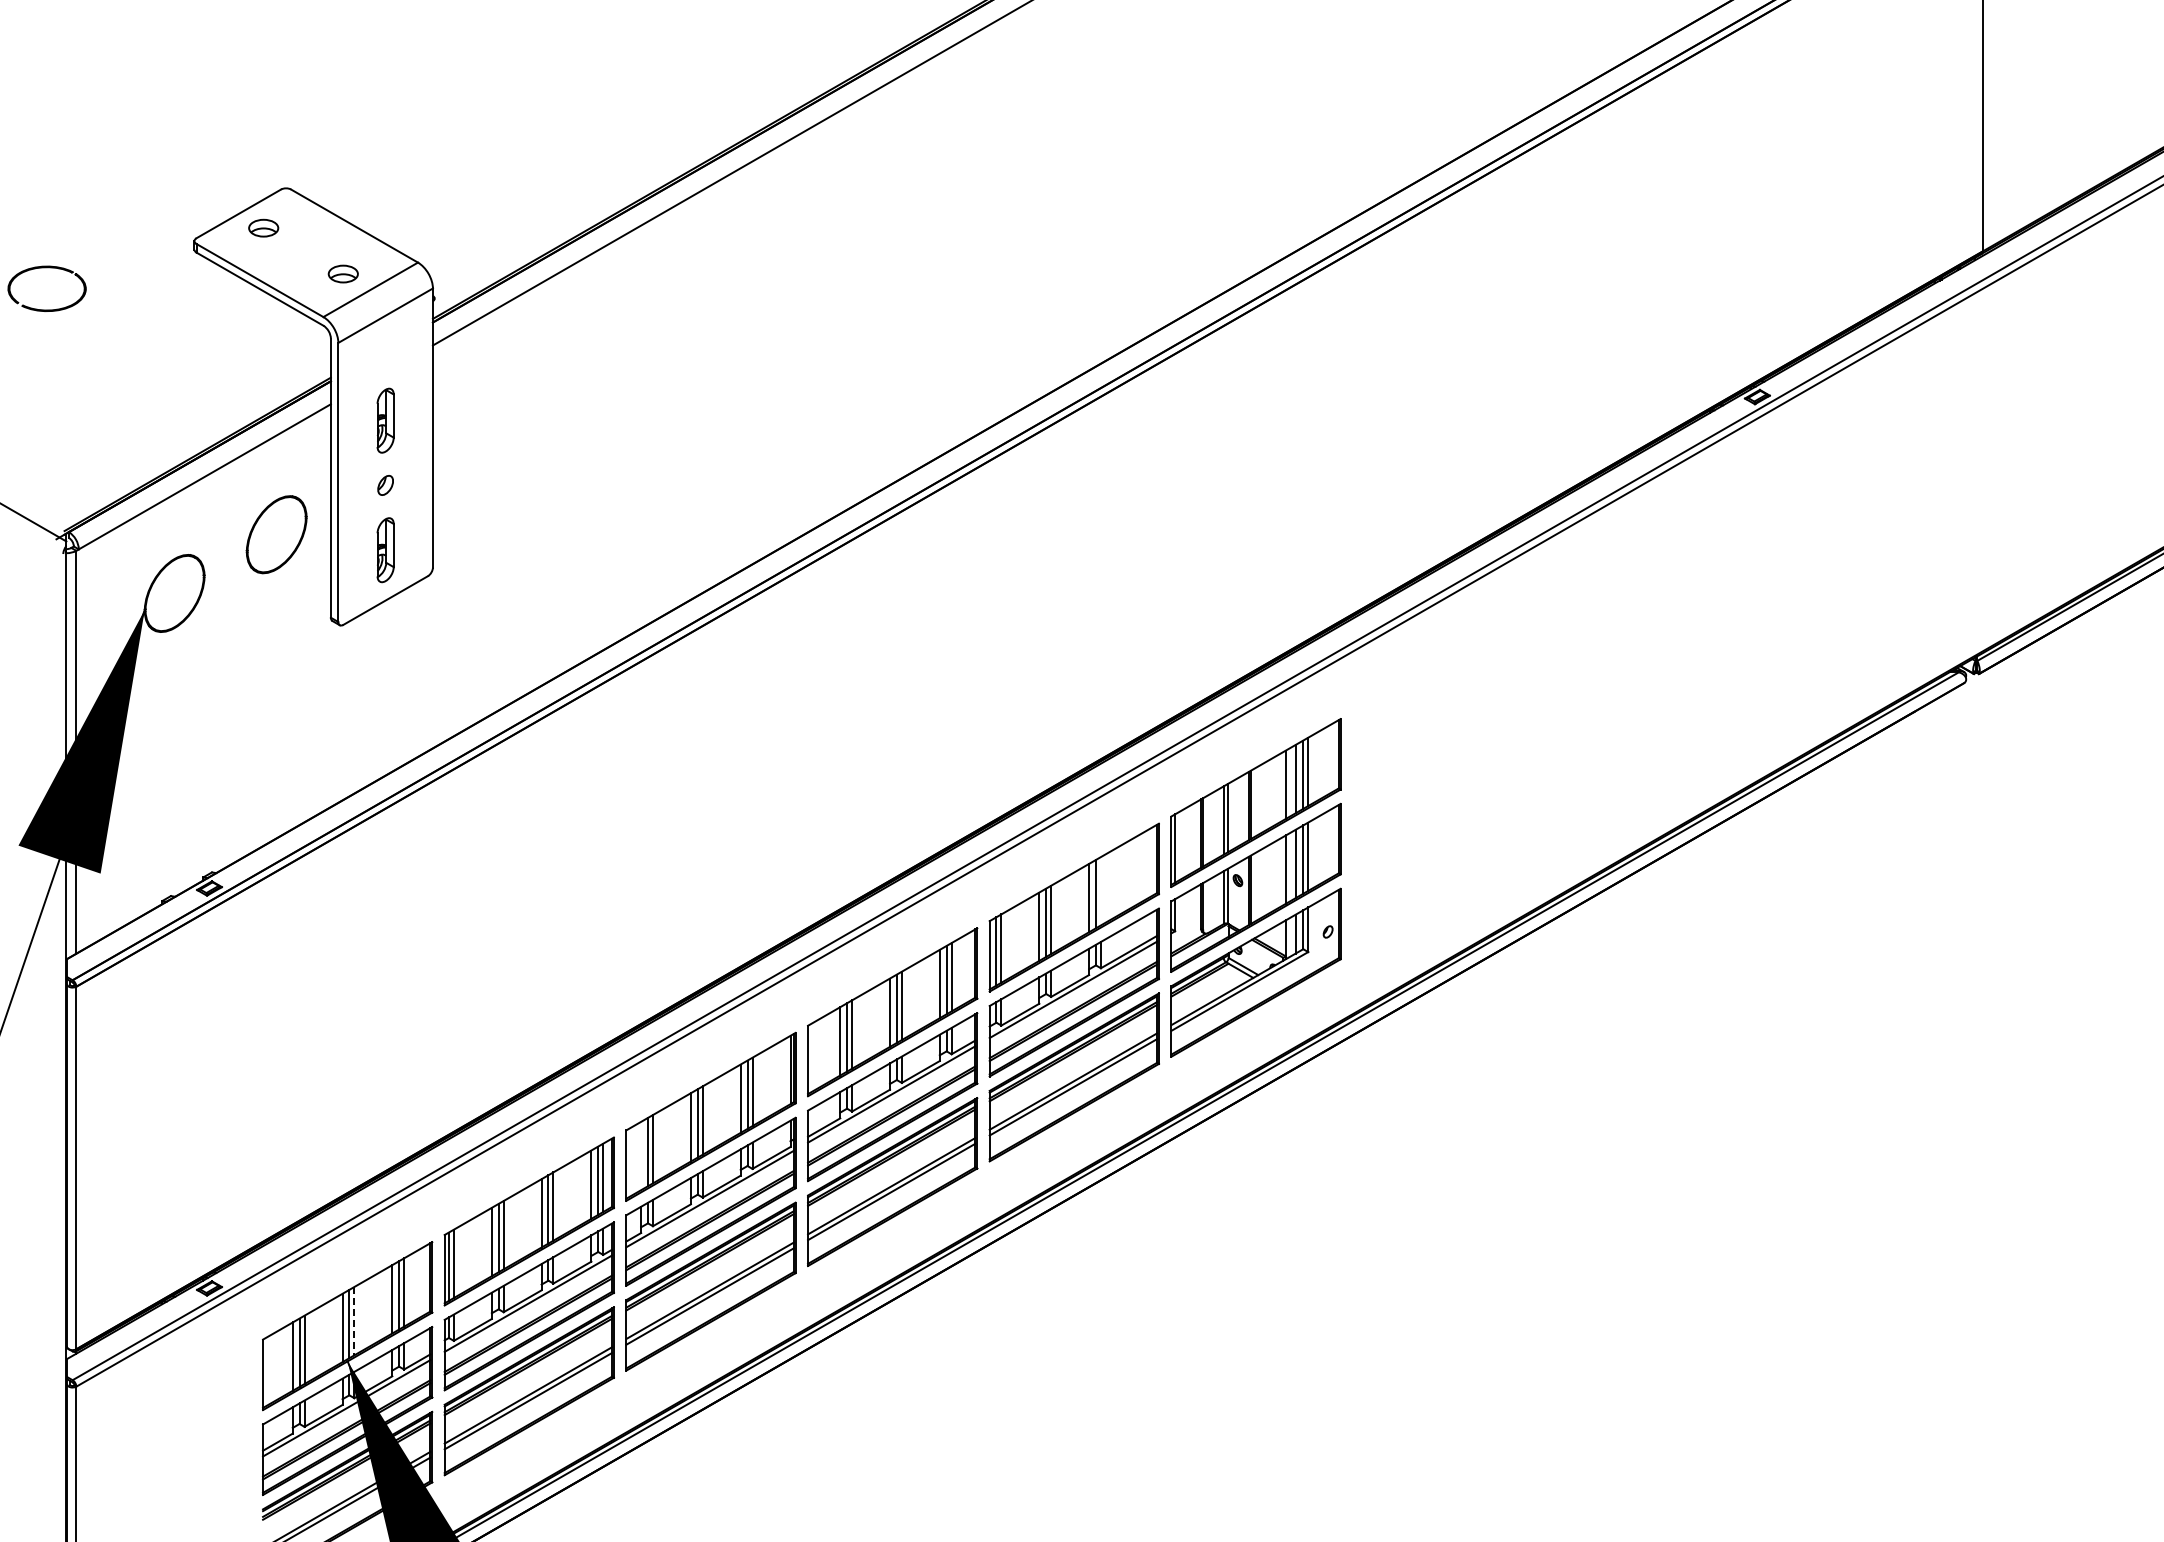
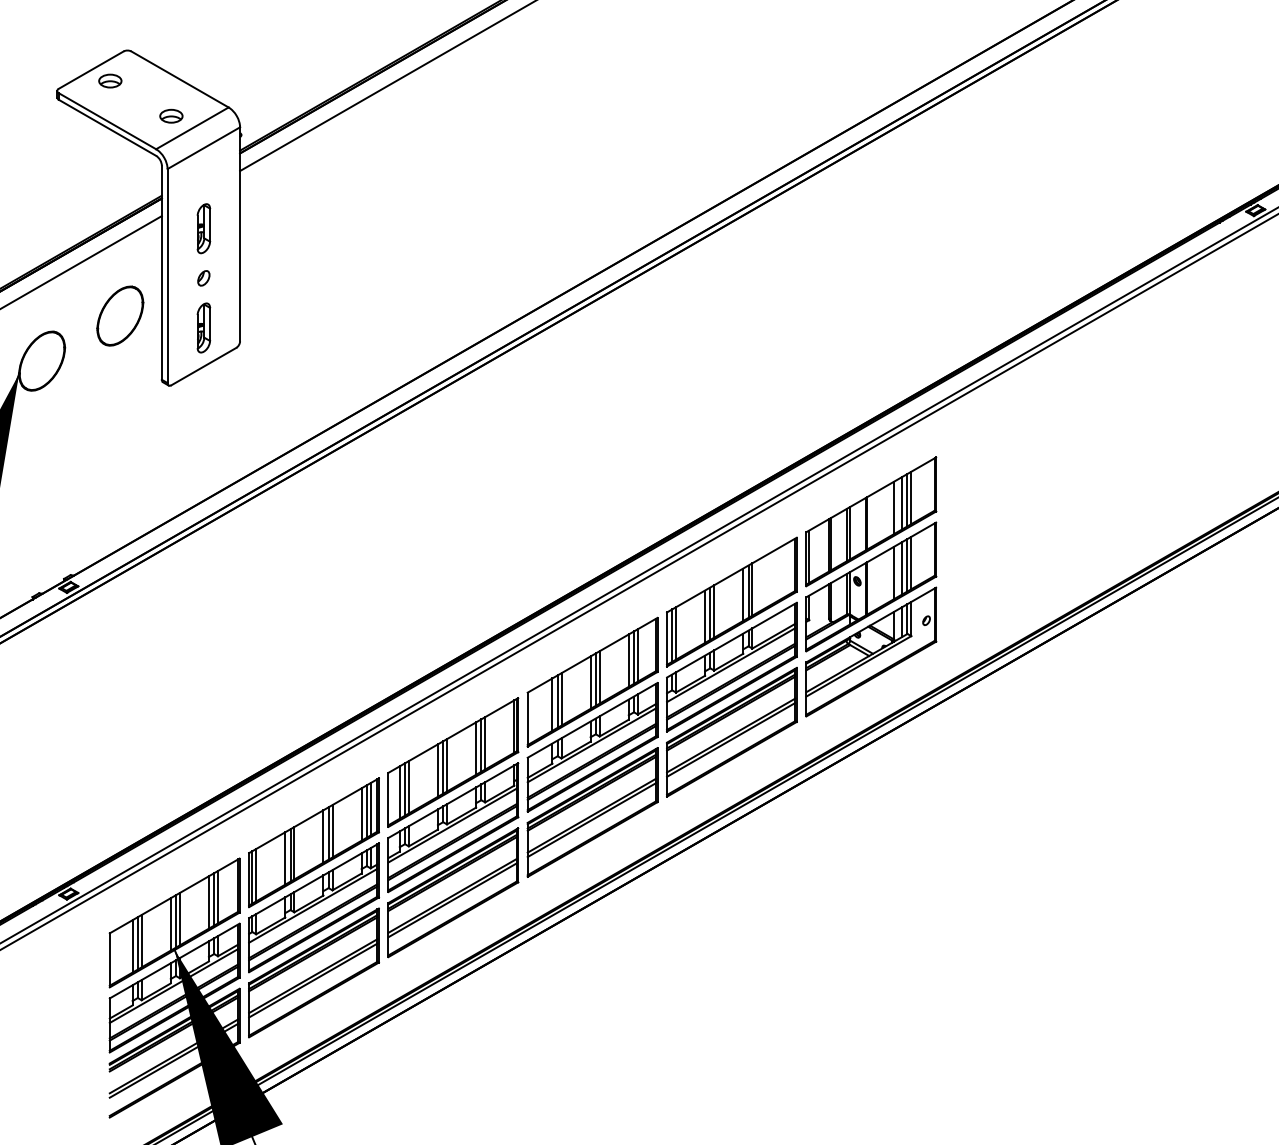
line: (1100, 891) -> (752, 589), added
line: (641, 1155) -> (400, 792), added
line: (354, 1321) -> (179, 919), dashed -> solid

